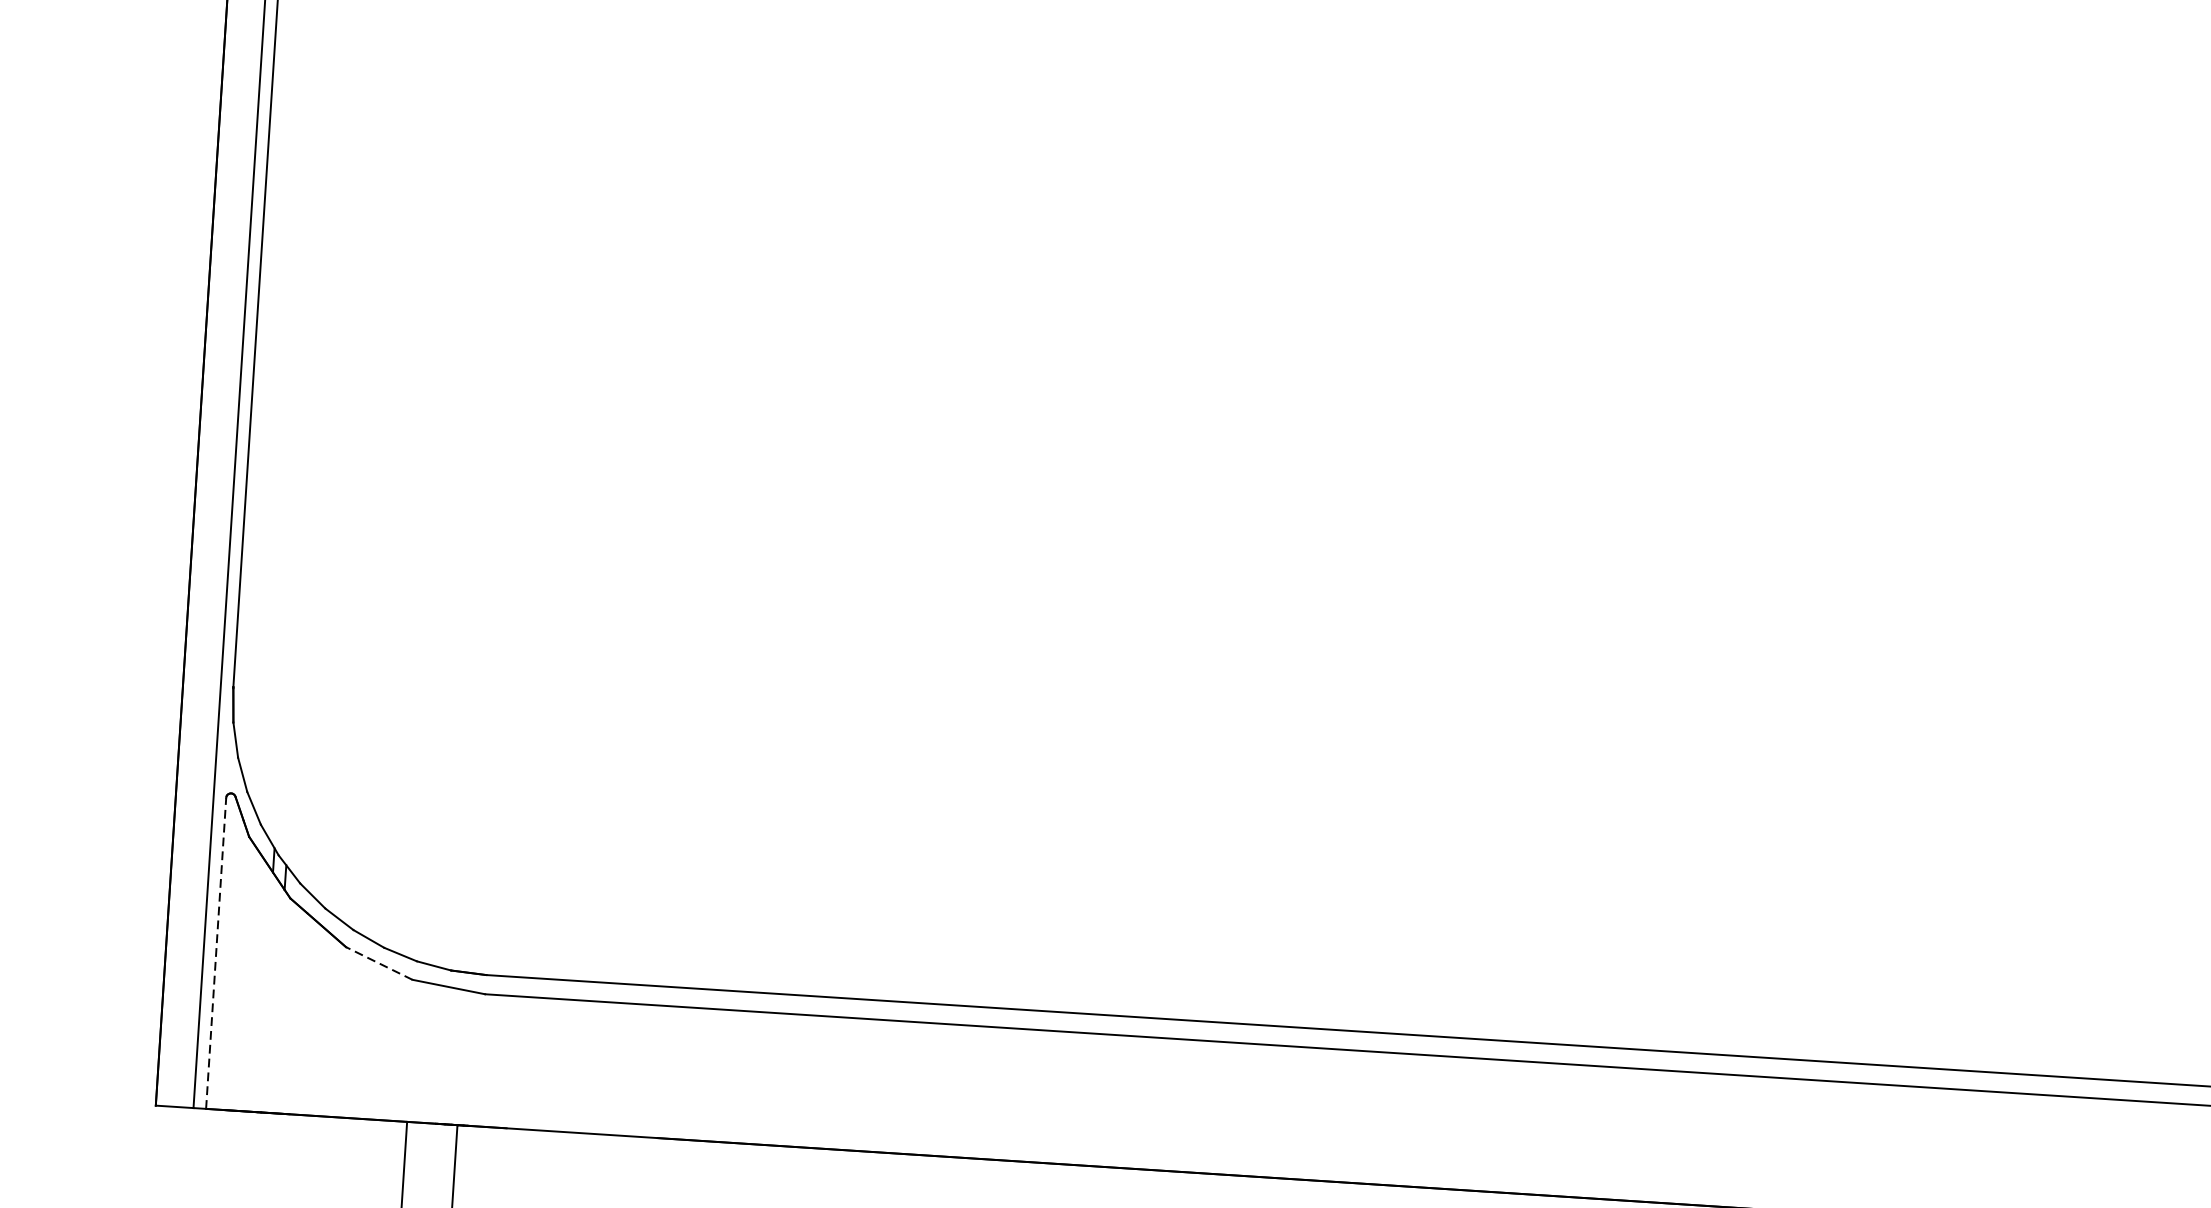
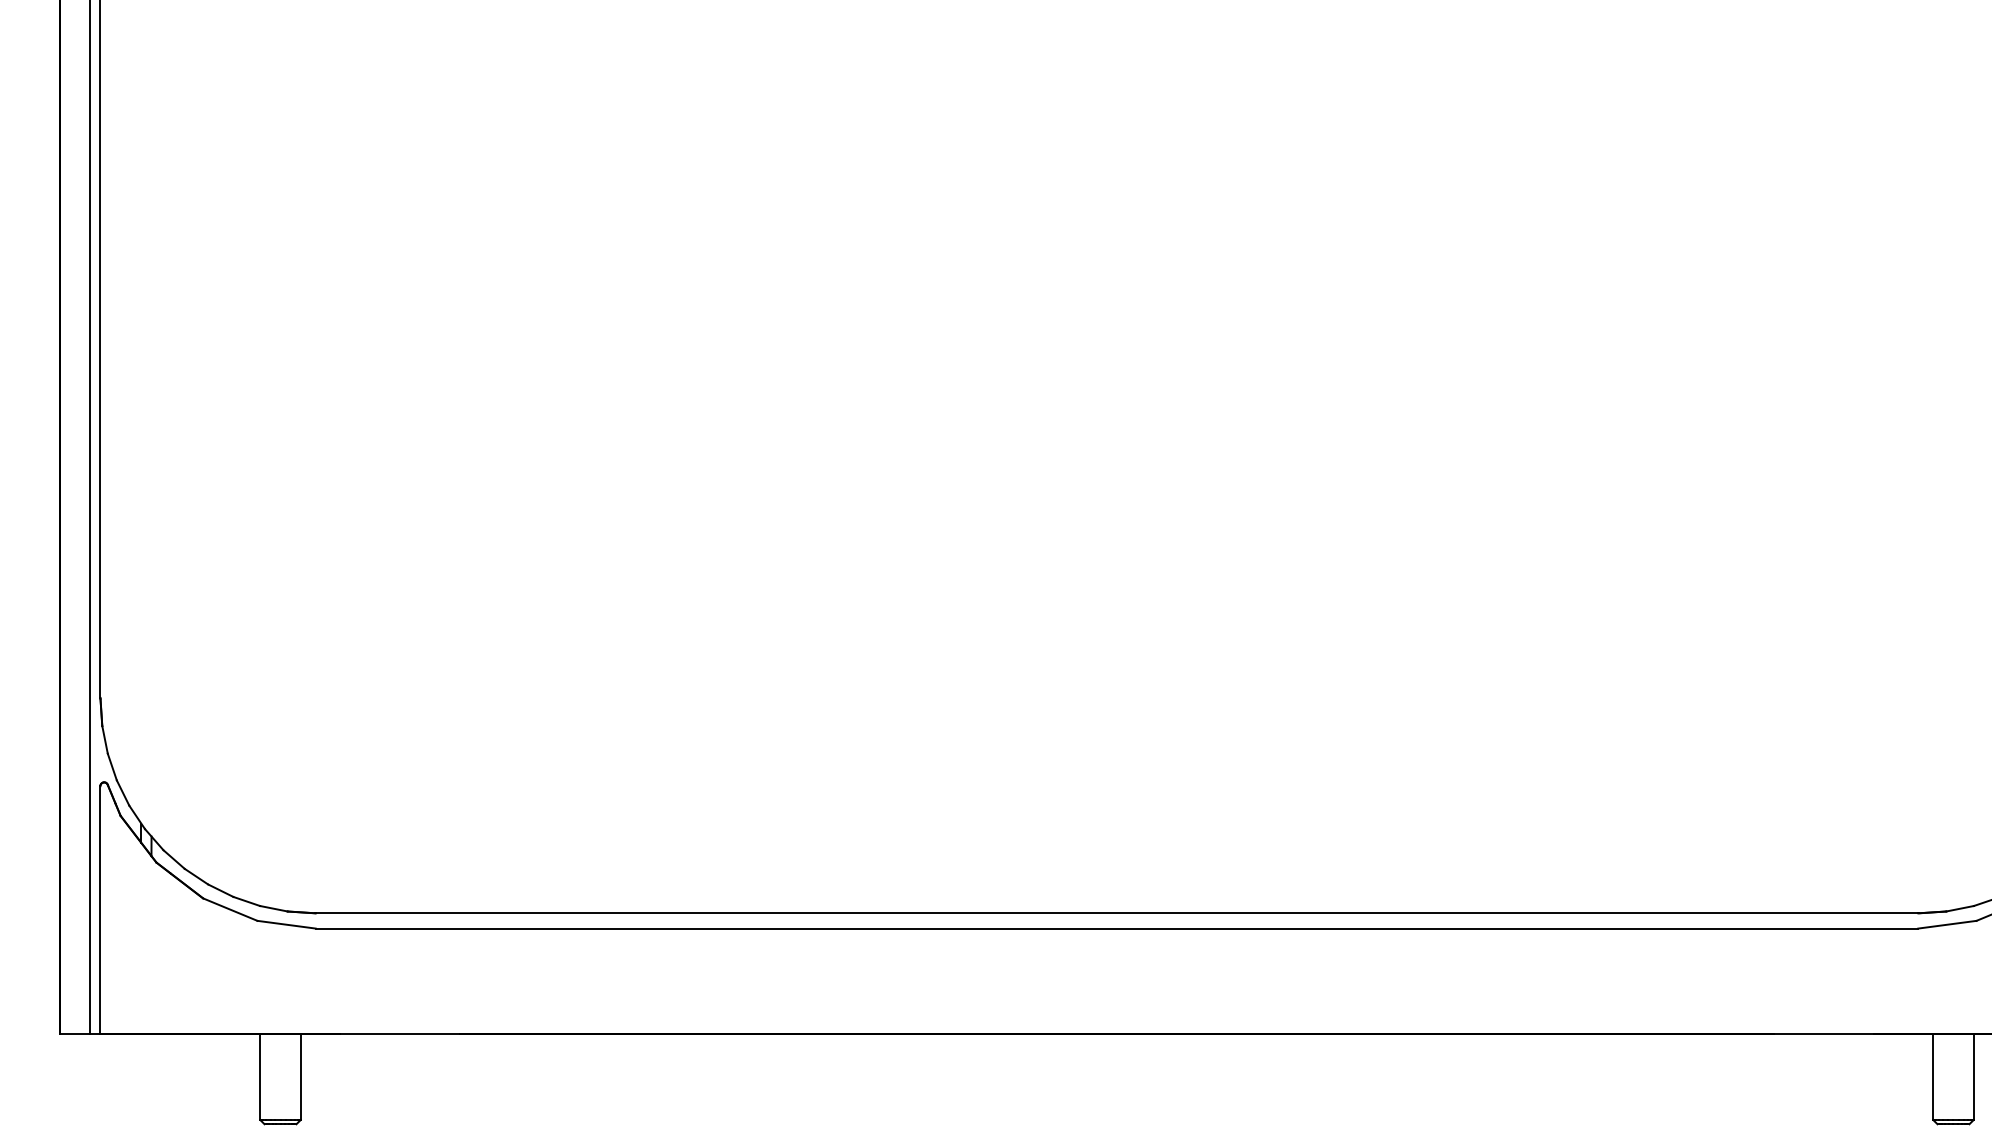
line: (216, 952) -> (100, 909), dashed -> solid
line: (378, 963) -> (229, 909), dashed -> solid

